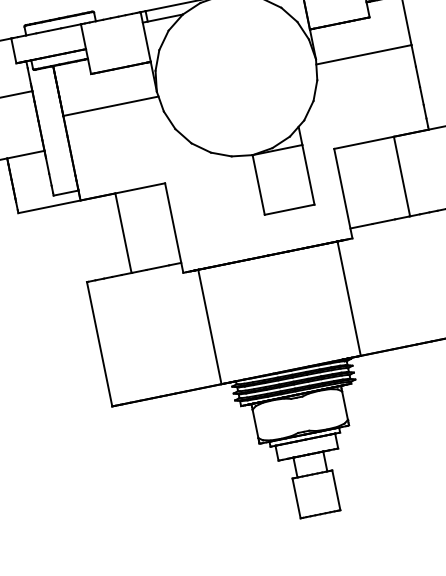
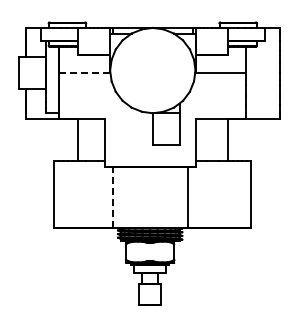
line: (110, 106) -> (84, 73), solid -> dashed
line: (209, 327) -> (112, 197), solid -> dashed

